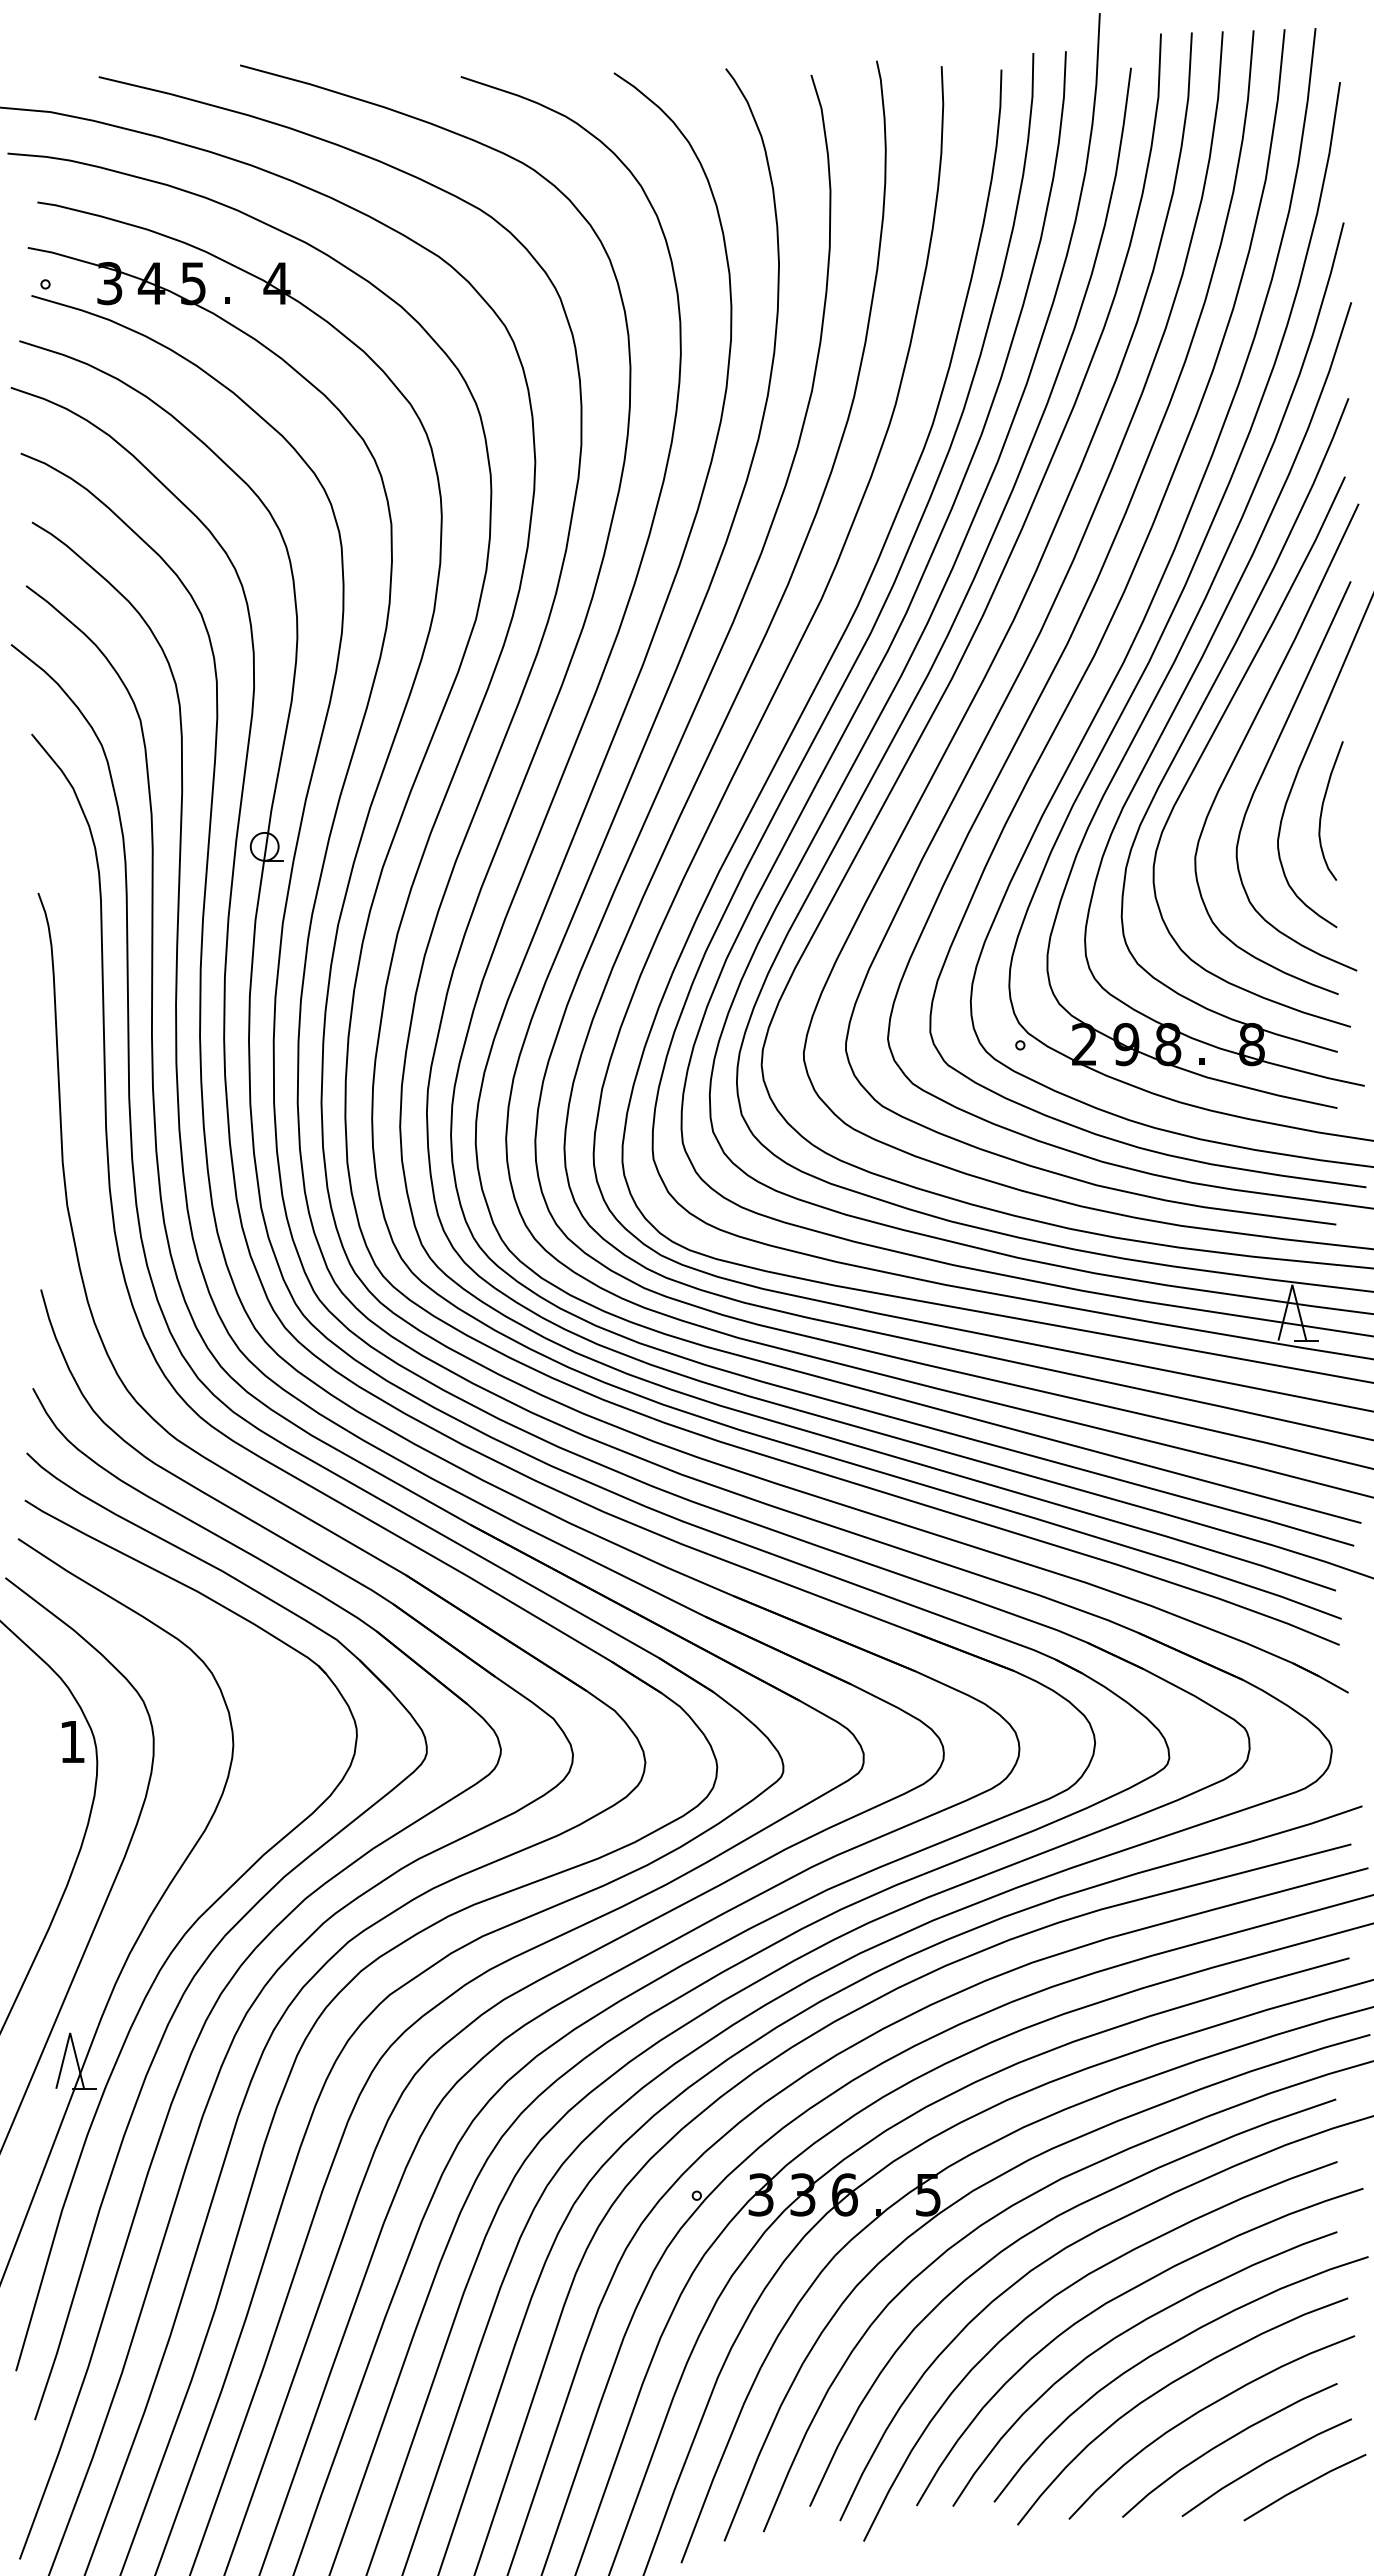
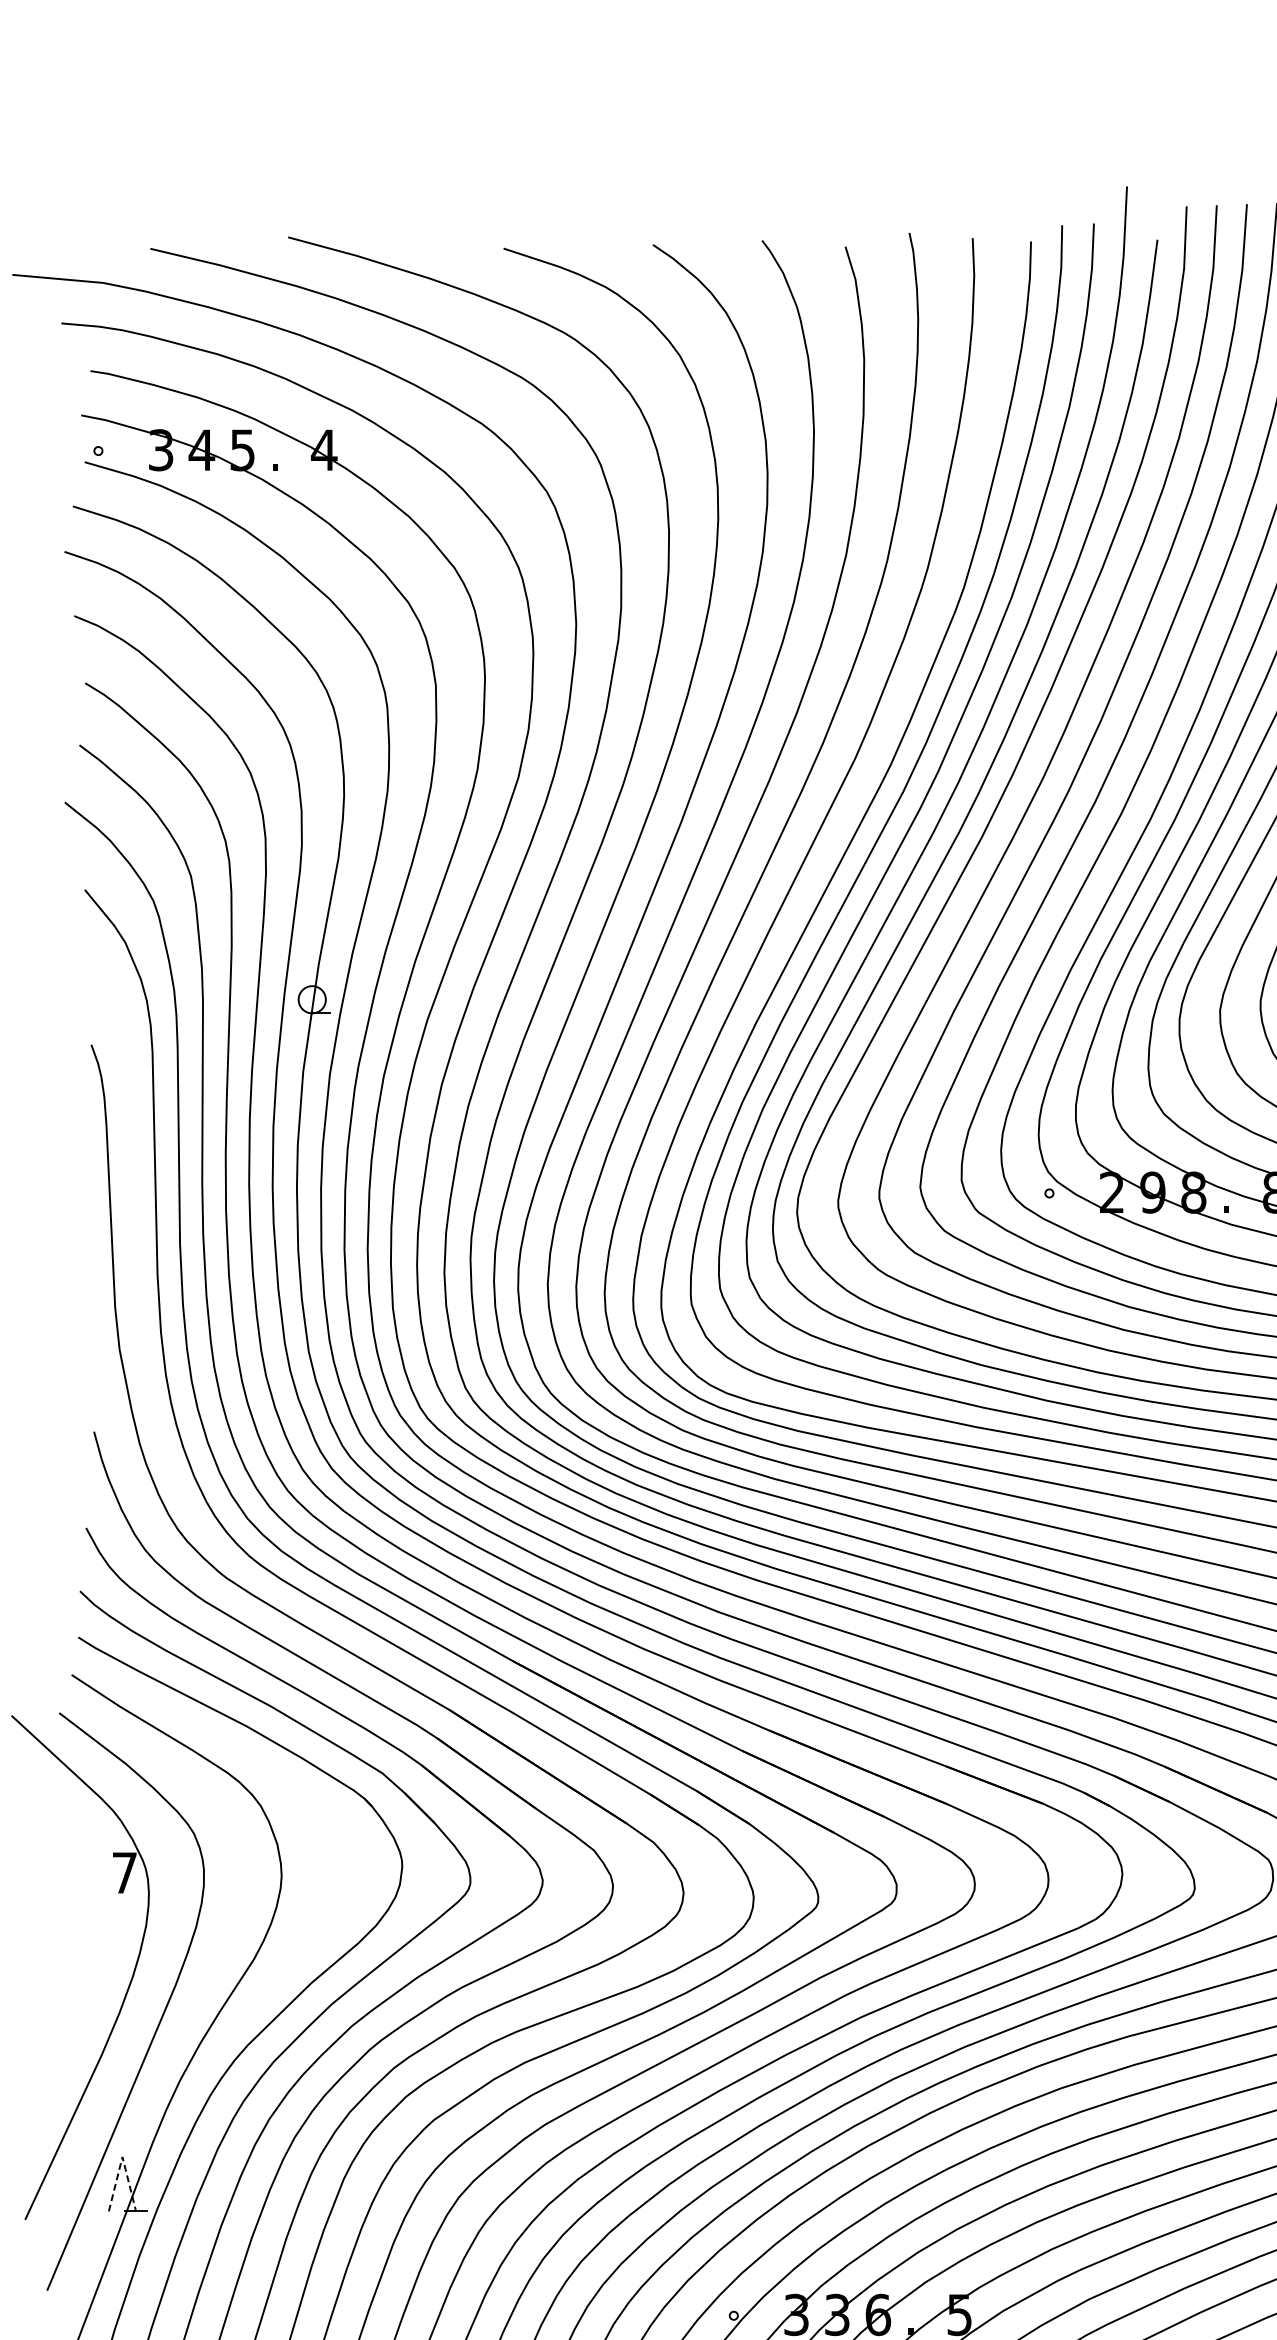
text: (72, 1741) -> (124, 1872), 1 -> 7
line: (70, 2033) -> (122, 2157), solid -> dashed

